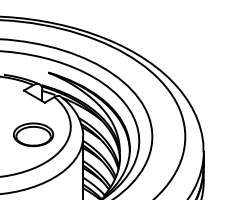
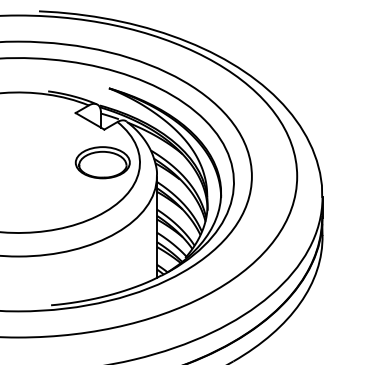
part: (33, 134) -> (102, 162), moved

